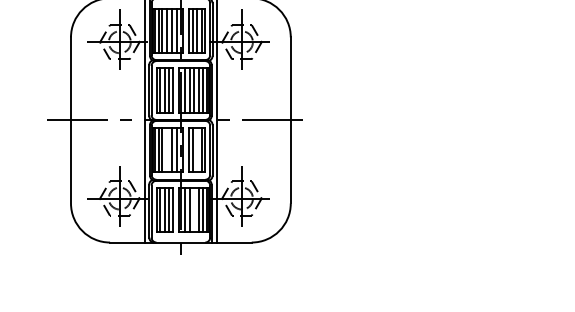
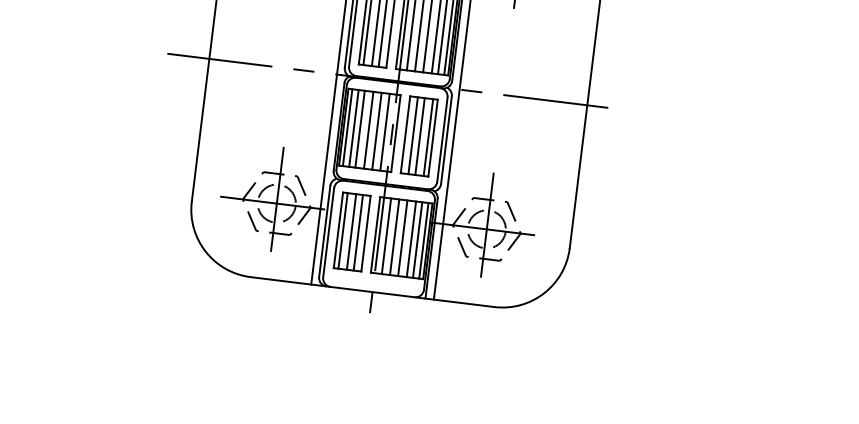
line: (167, 149) -> (369, 129), added
line: (197, 149) -> (420, 135), added
line: (194, 209) -> (402, 238), added

